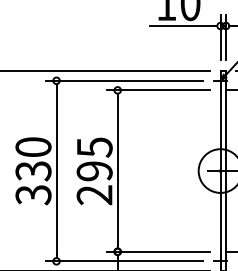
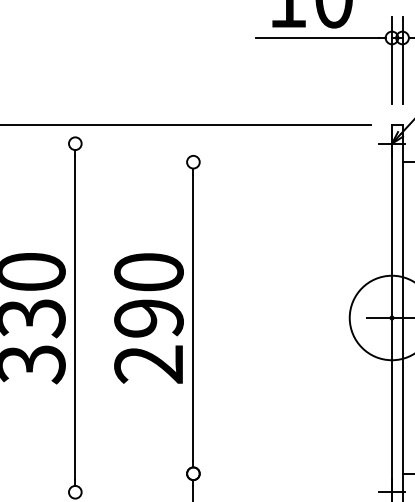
line: (123, 80) -> (204, 143), removed
line: (157, 90) -> (270, 162), removed
text: (94, 147) -> (148, 272), 295 -> 290
line: (157, 251) -> (270, 473), removed
line: (123, 261) -> (204, 492), removed

